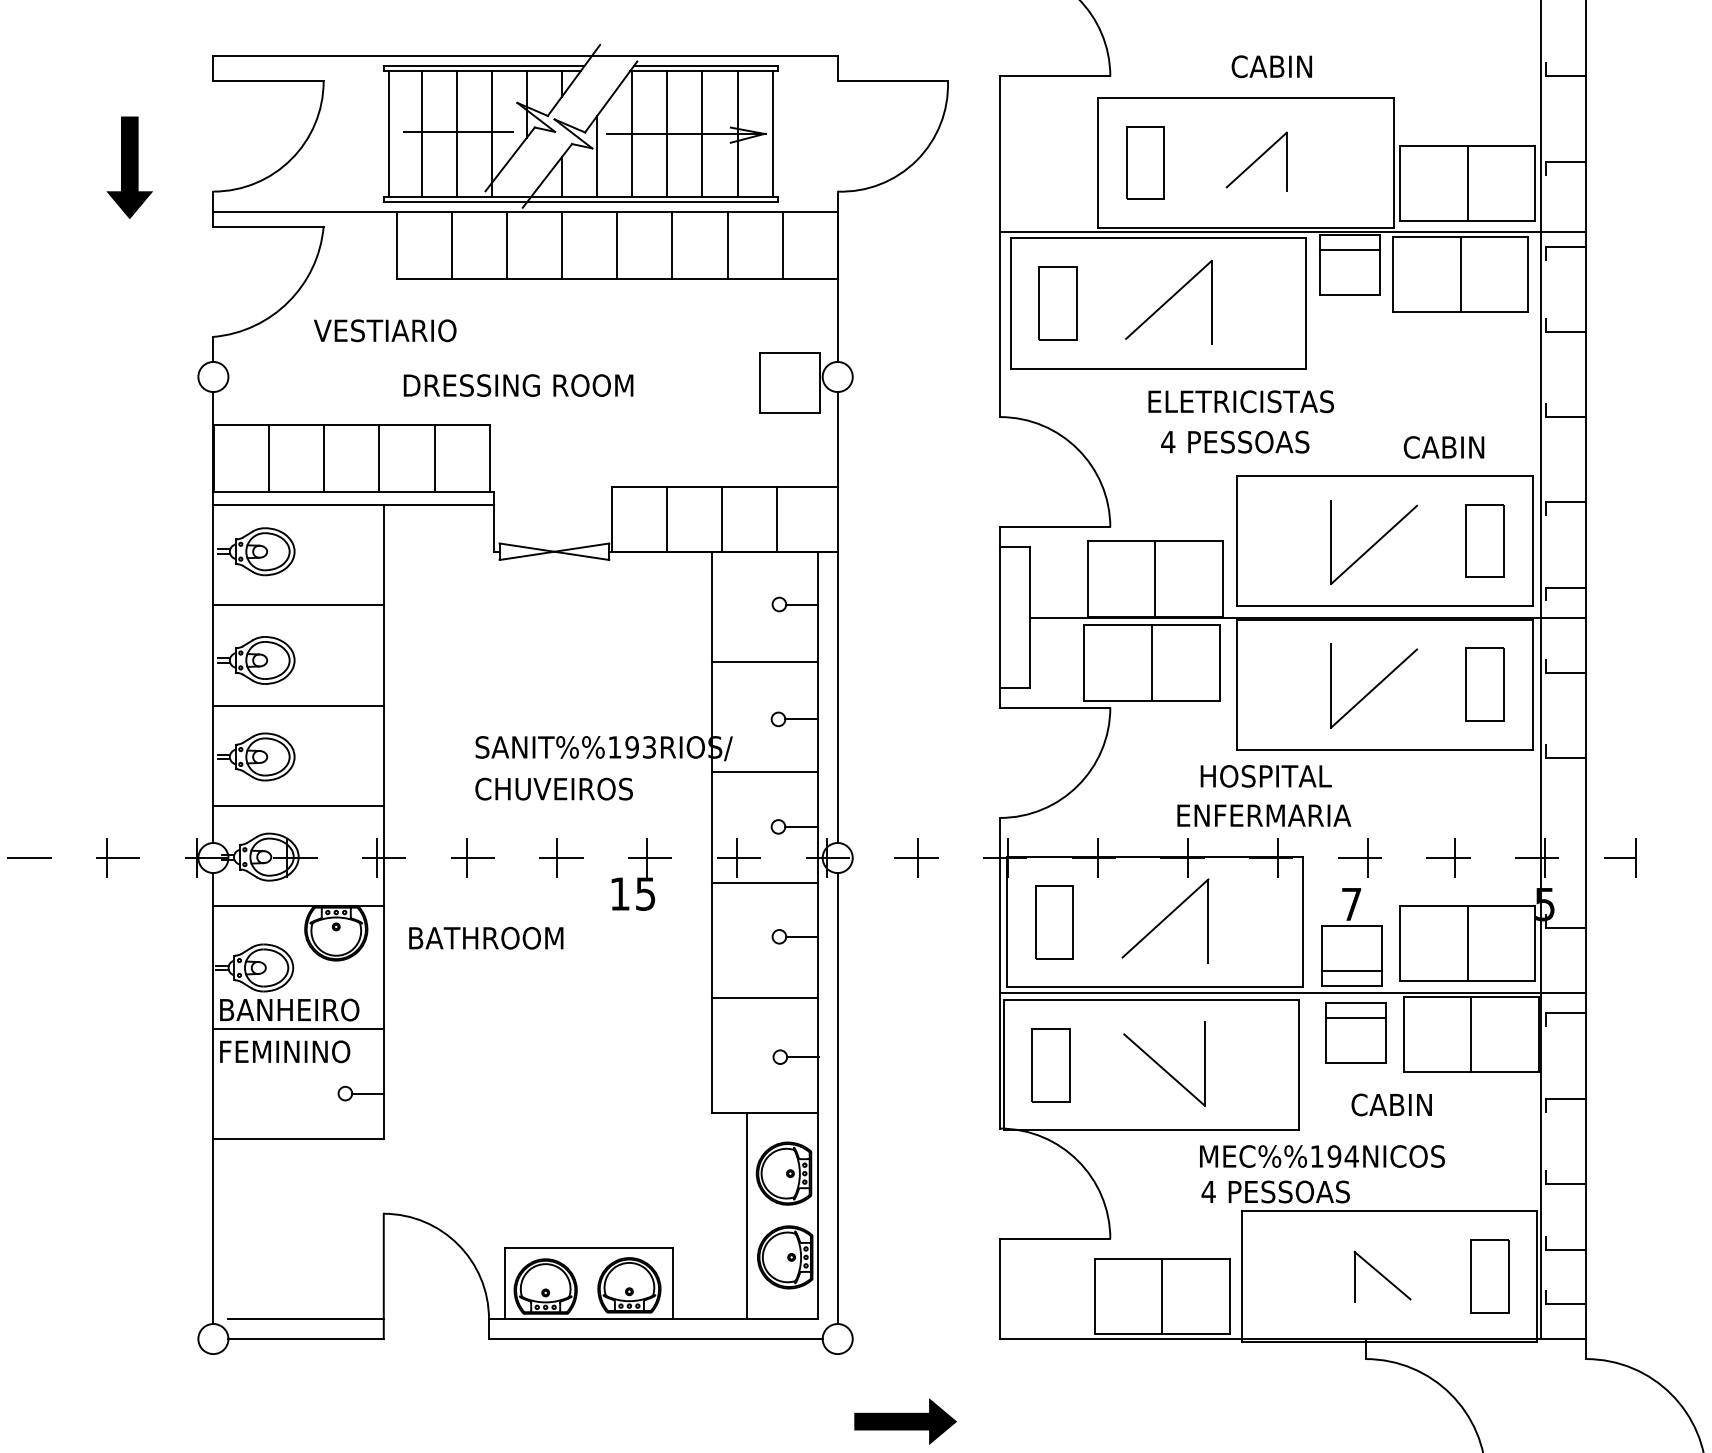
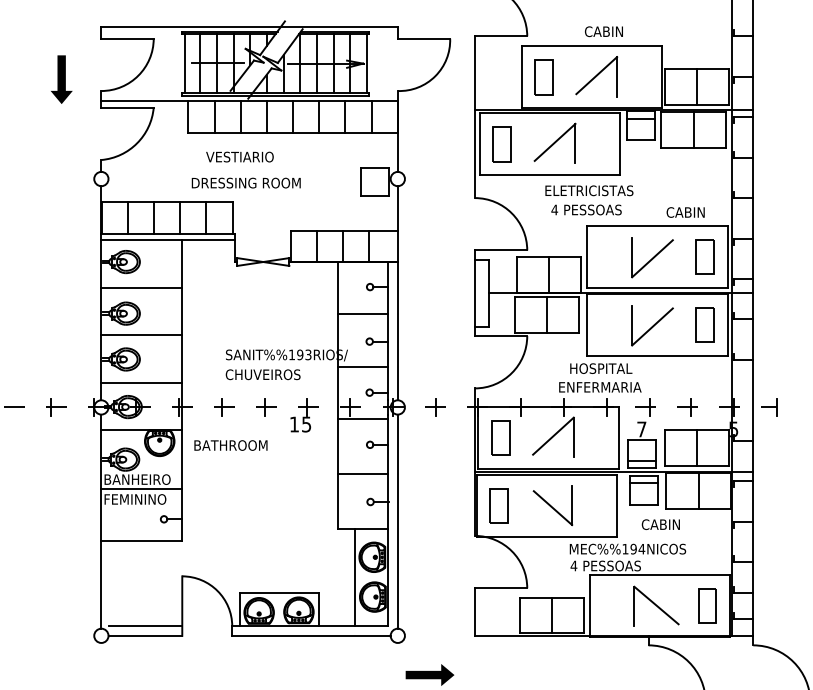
part: (1256, 161) -> (596, 76), size x1.43
text: (384, 329) -> (239, 156), moved
part: (1382, 1275) -> (656, 605), size x1.67

